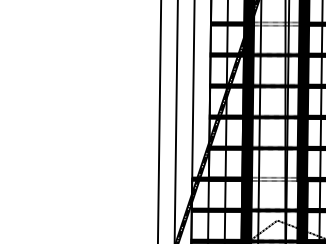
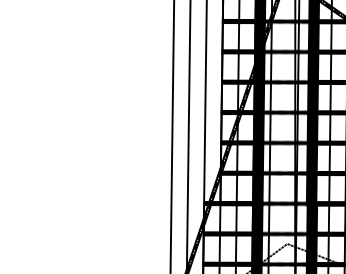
fill: (276, 23) -> (286, 51), added
fill: (274, 179) -> (284, 203), added

